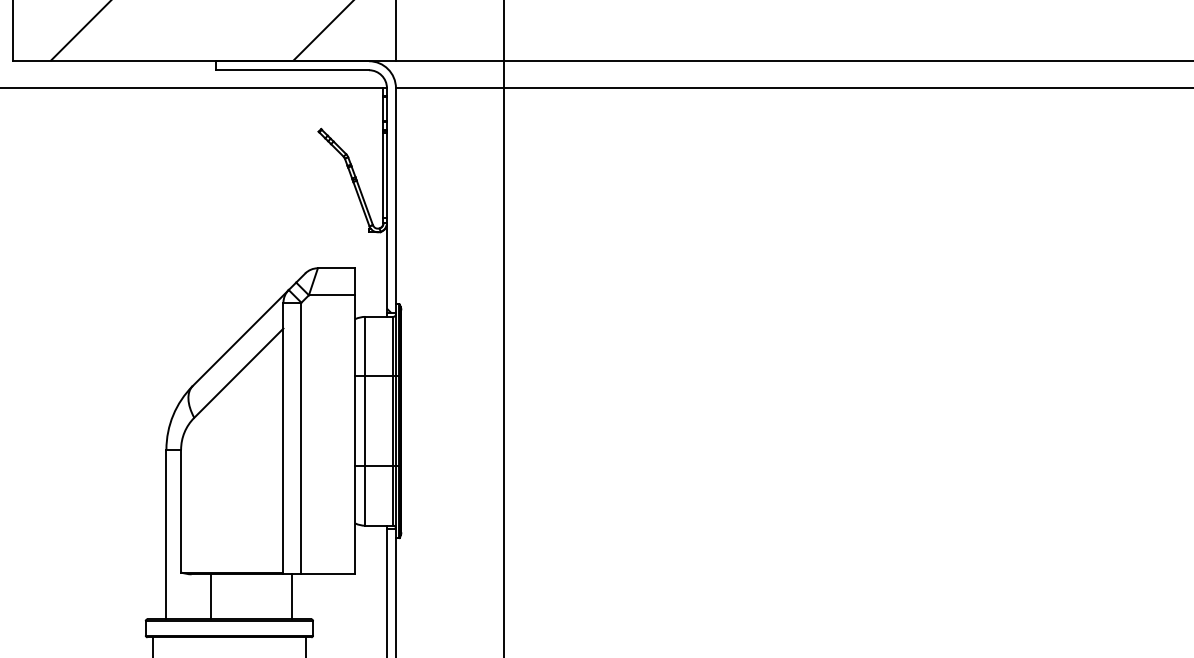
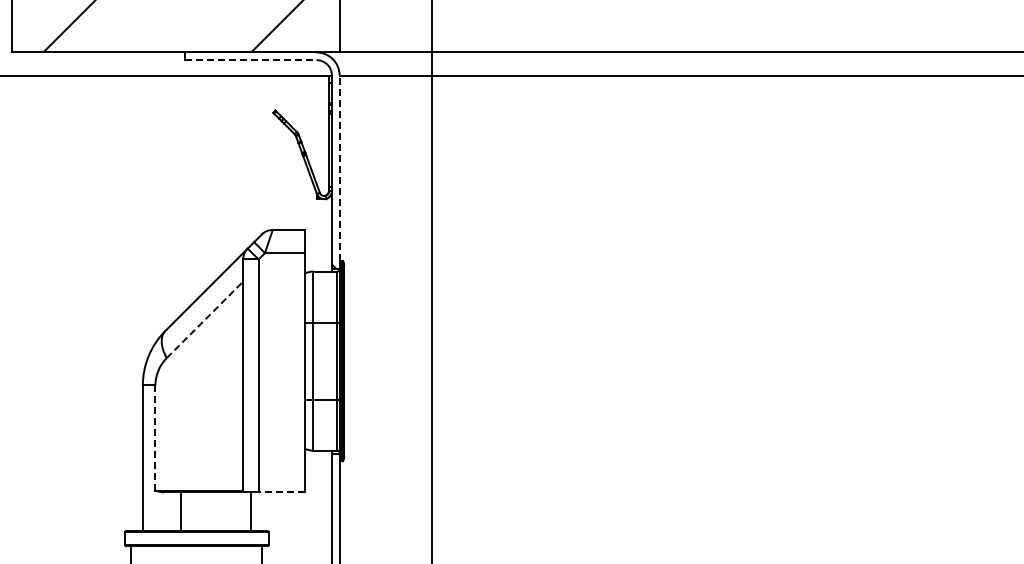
line: (291, 70) -> (250, 60), solid -> dashed
line: (395, 196) -> (339, 168), solid -> dashed
line: (239, 372) -> (205, 319), solid -> dashed
line: (181, 511) -> (155, 438), solid -> dashed
line: (328, 574) -> (281, 492), solid -> dashed

